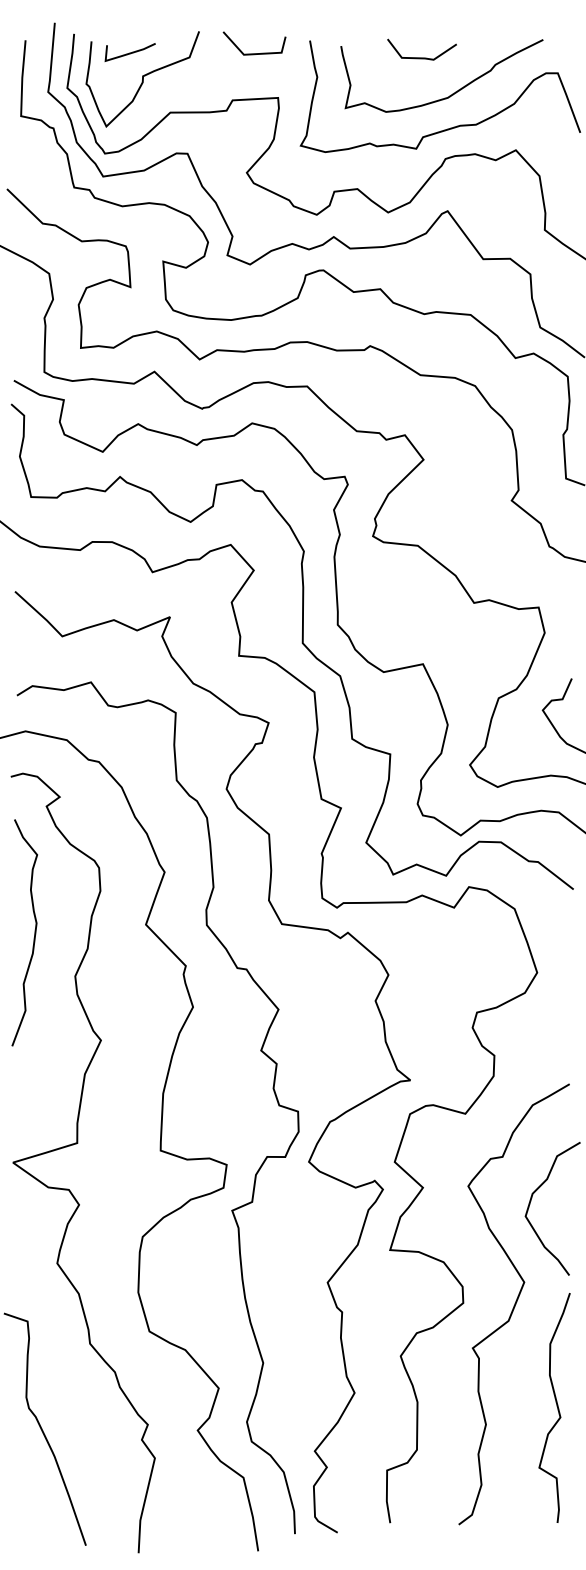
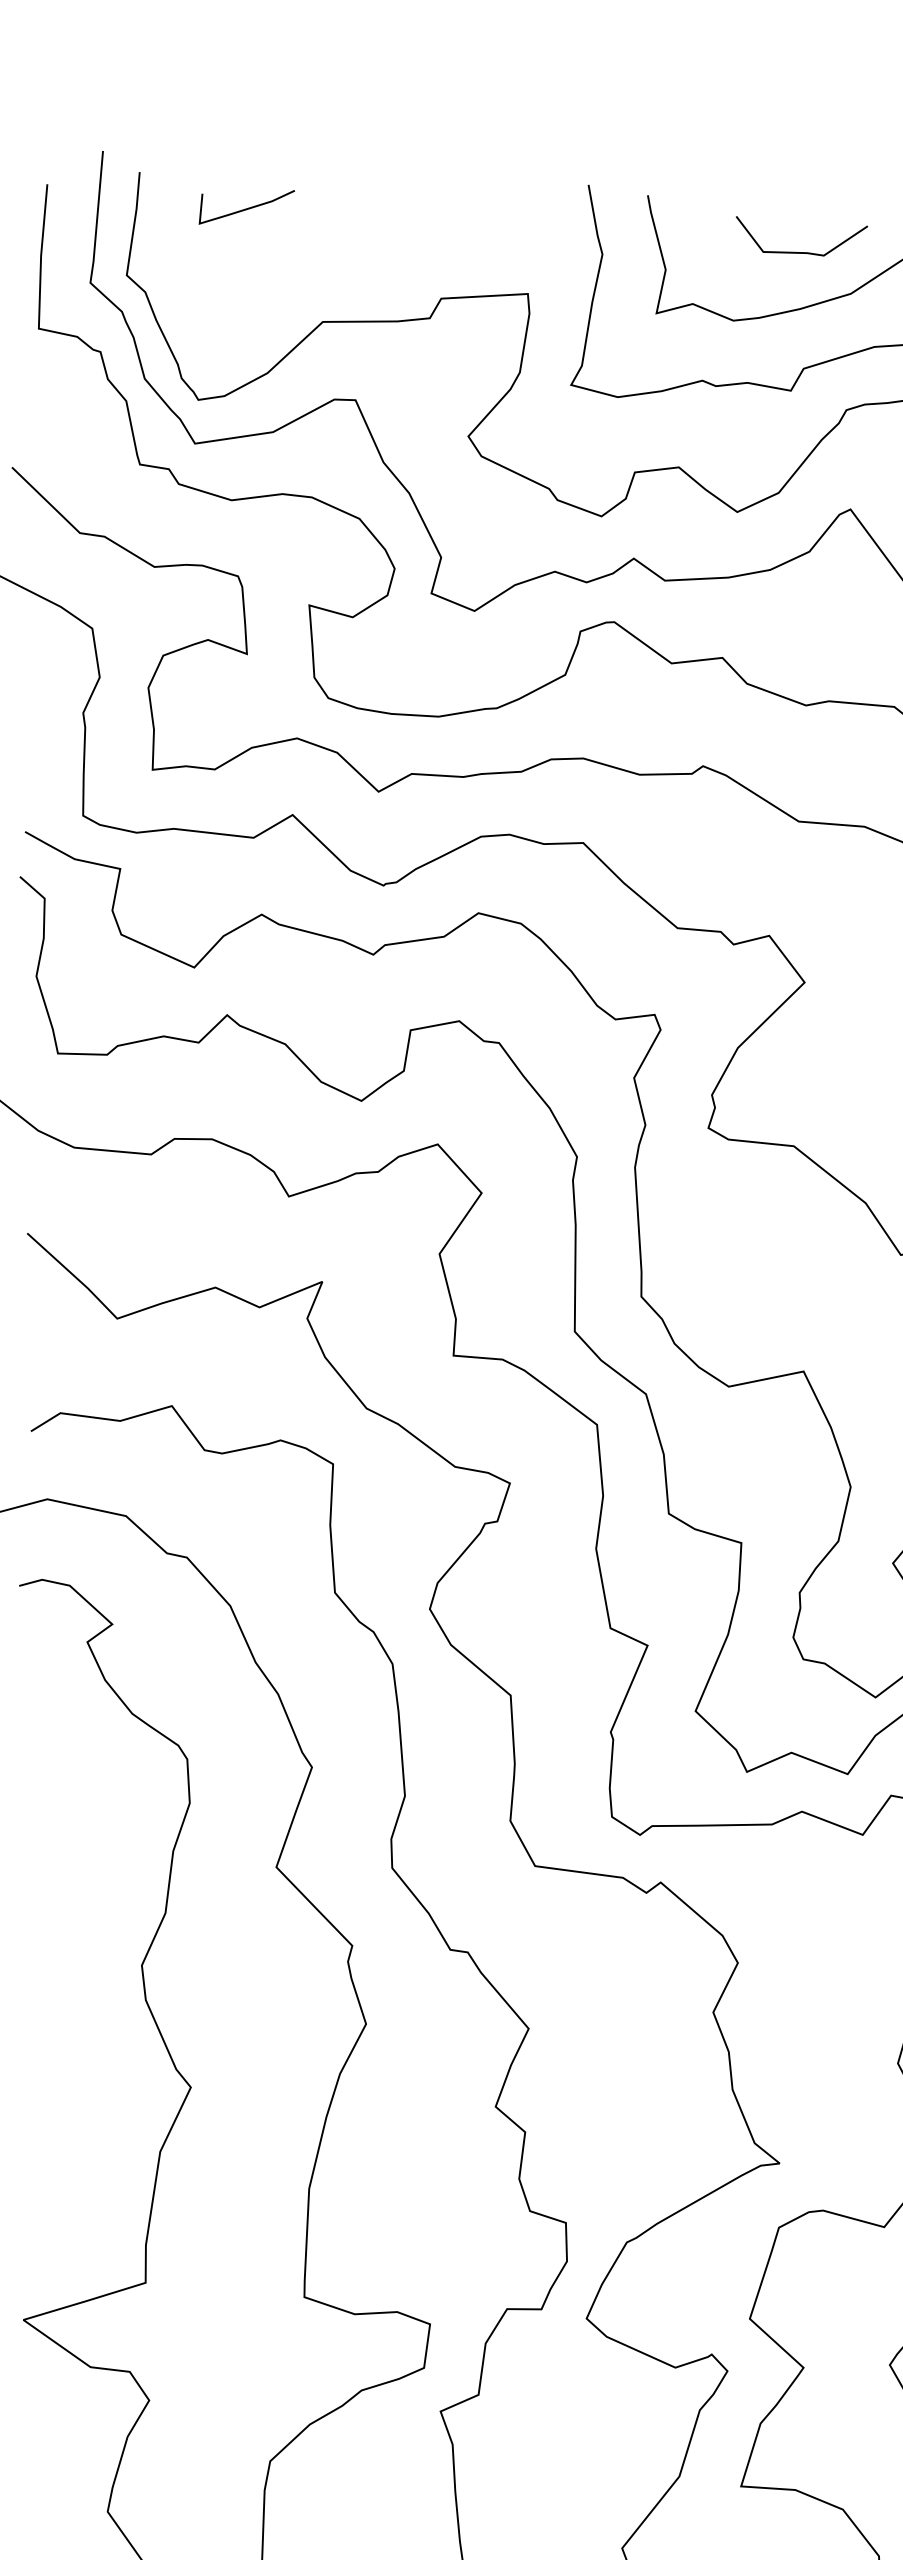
line: (254, 53) -> (482, 209), removed
line: (421, 57) -> (800, 251), moved
curve: (142, 79) -> (269, 258), removed
curve: (34, 932) -> (64, 1882), removed

